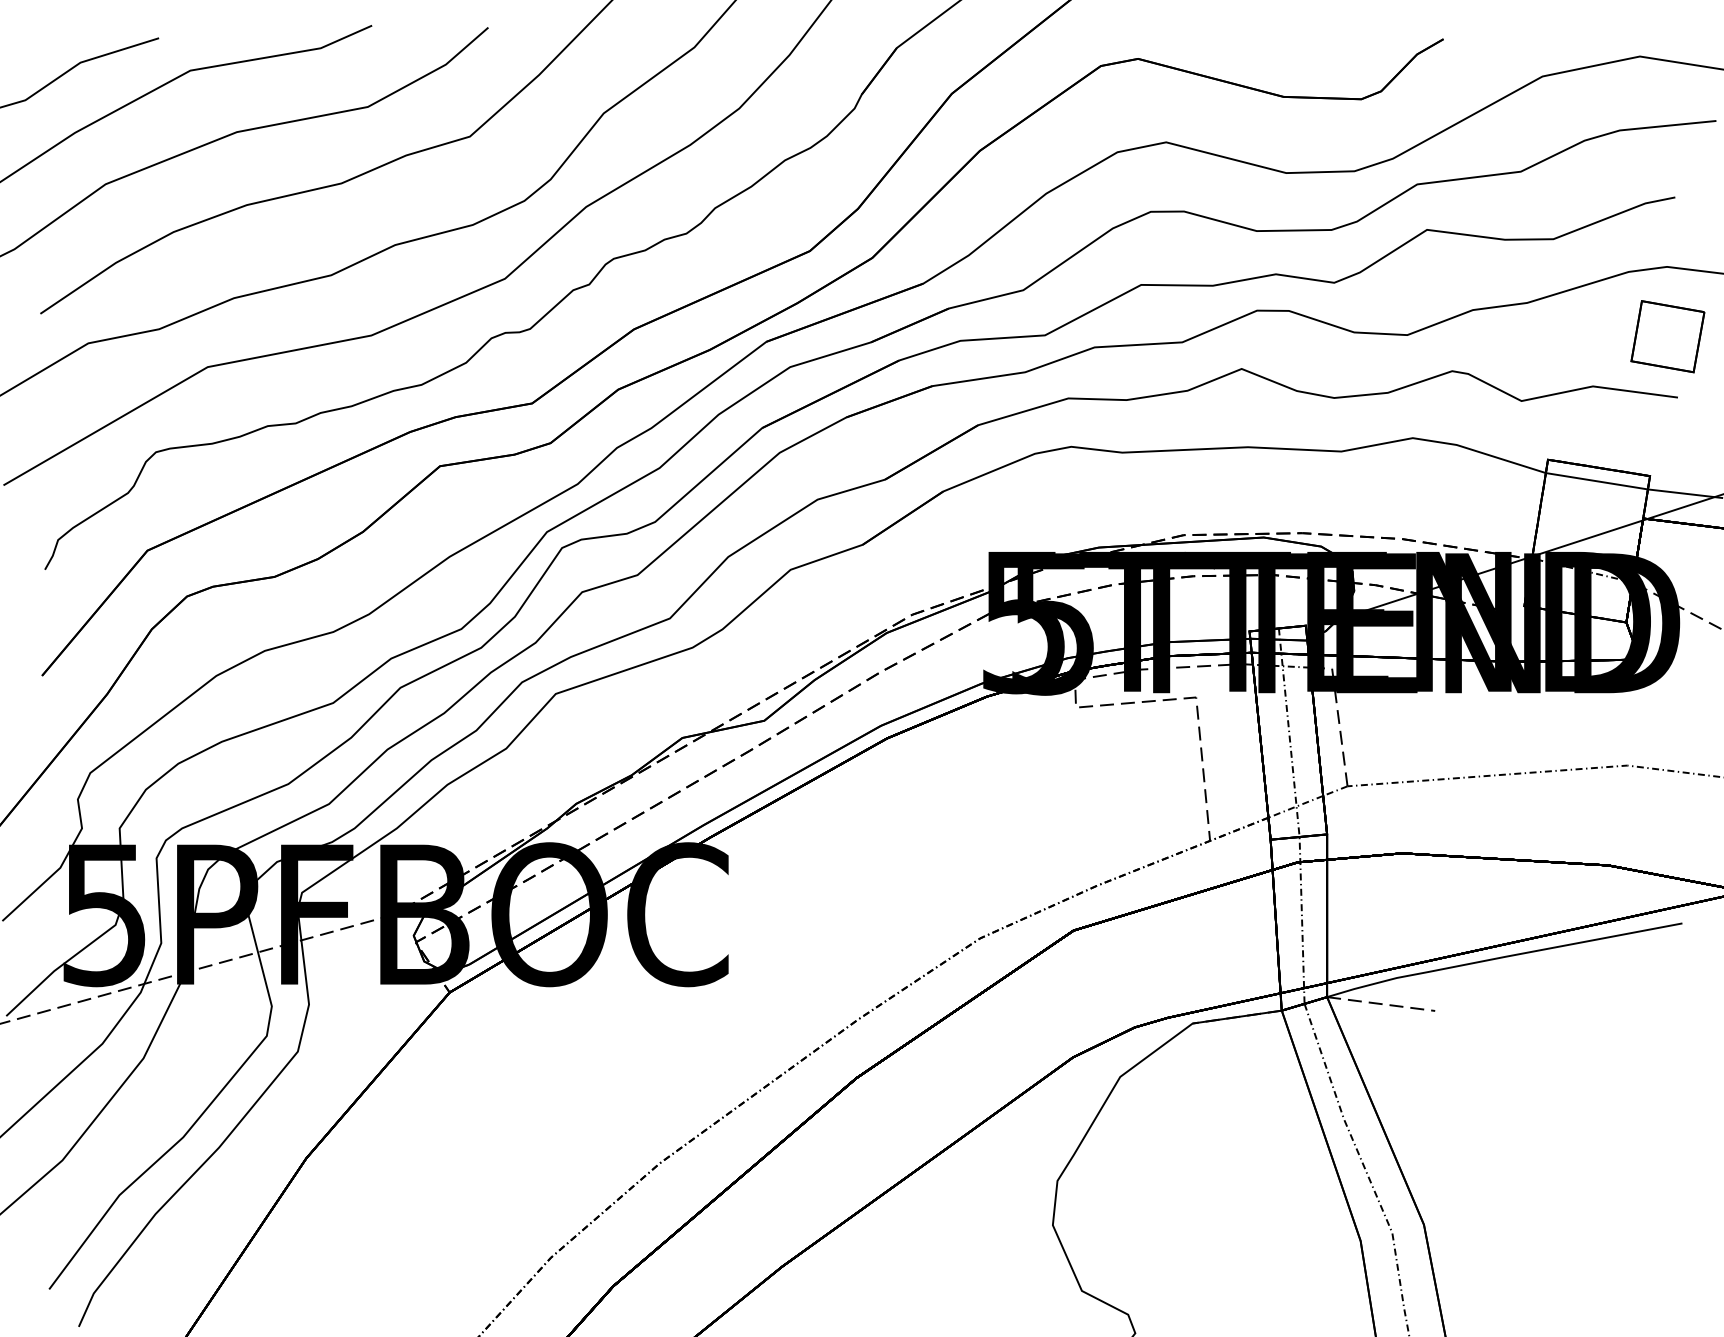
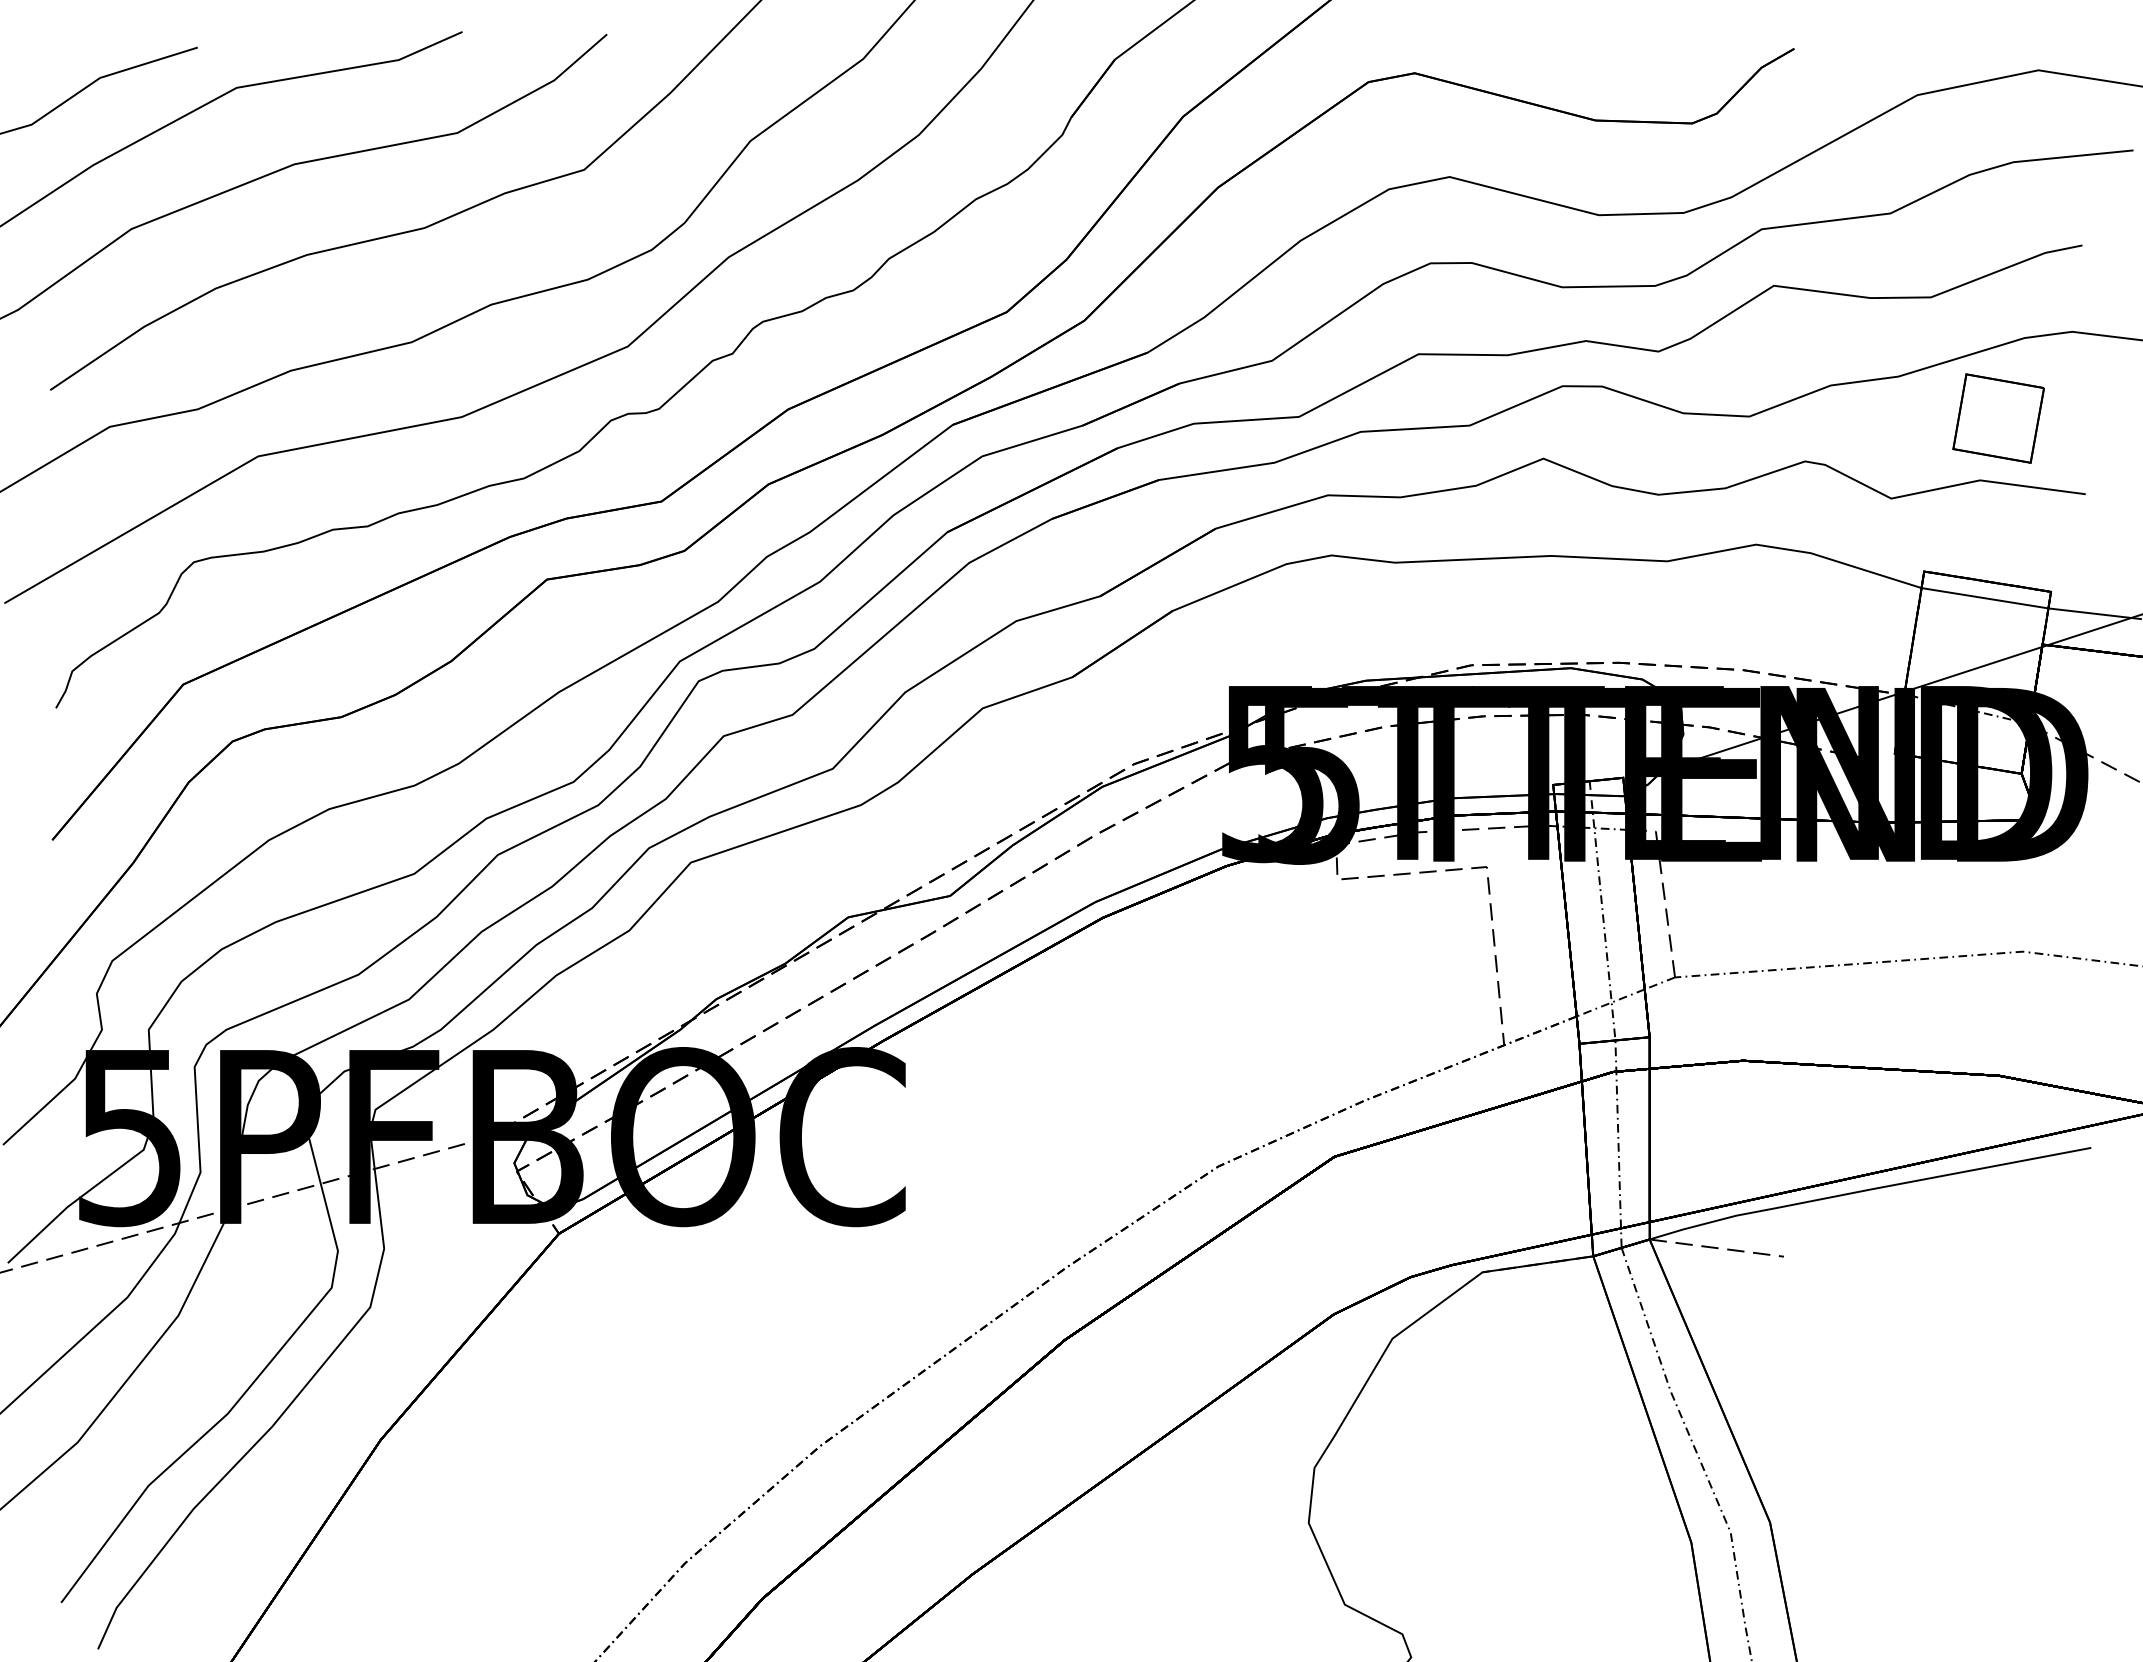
part: (1667, 336) -> (1998, 418), moved

